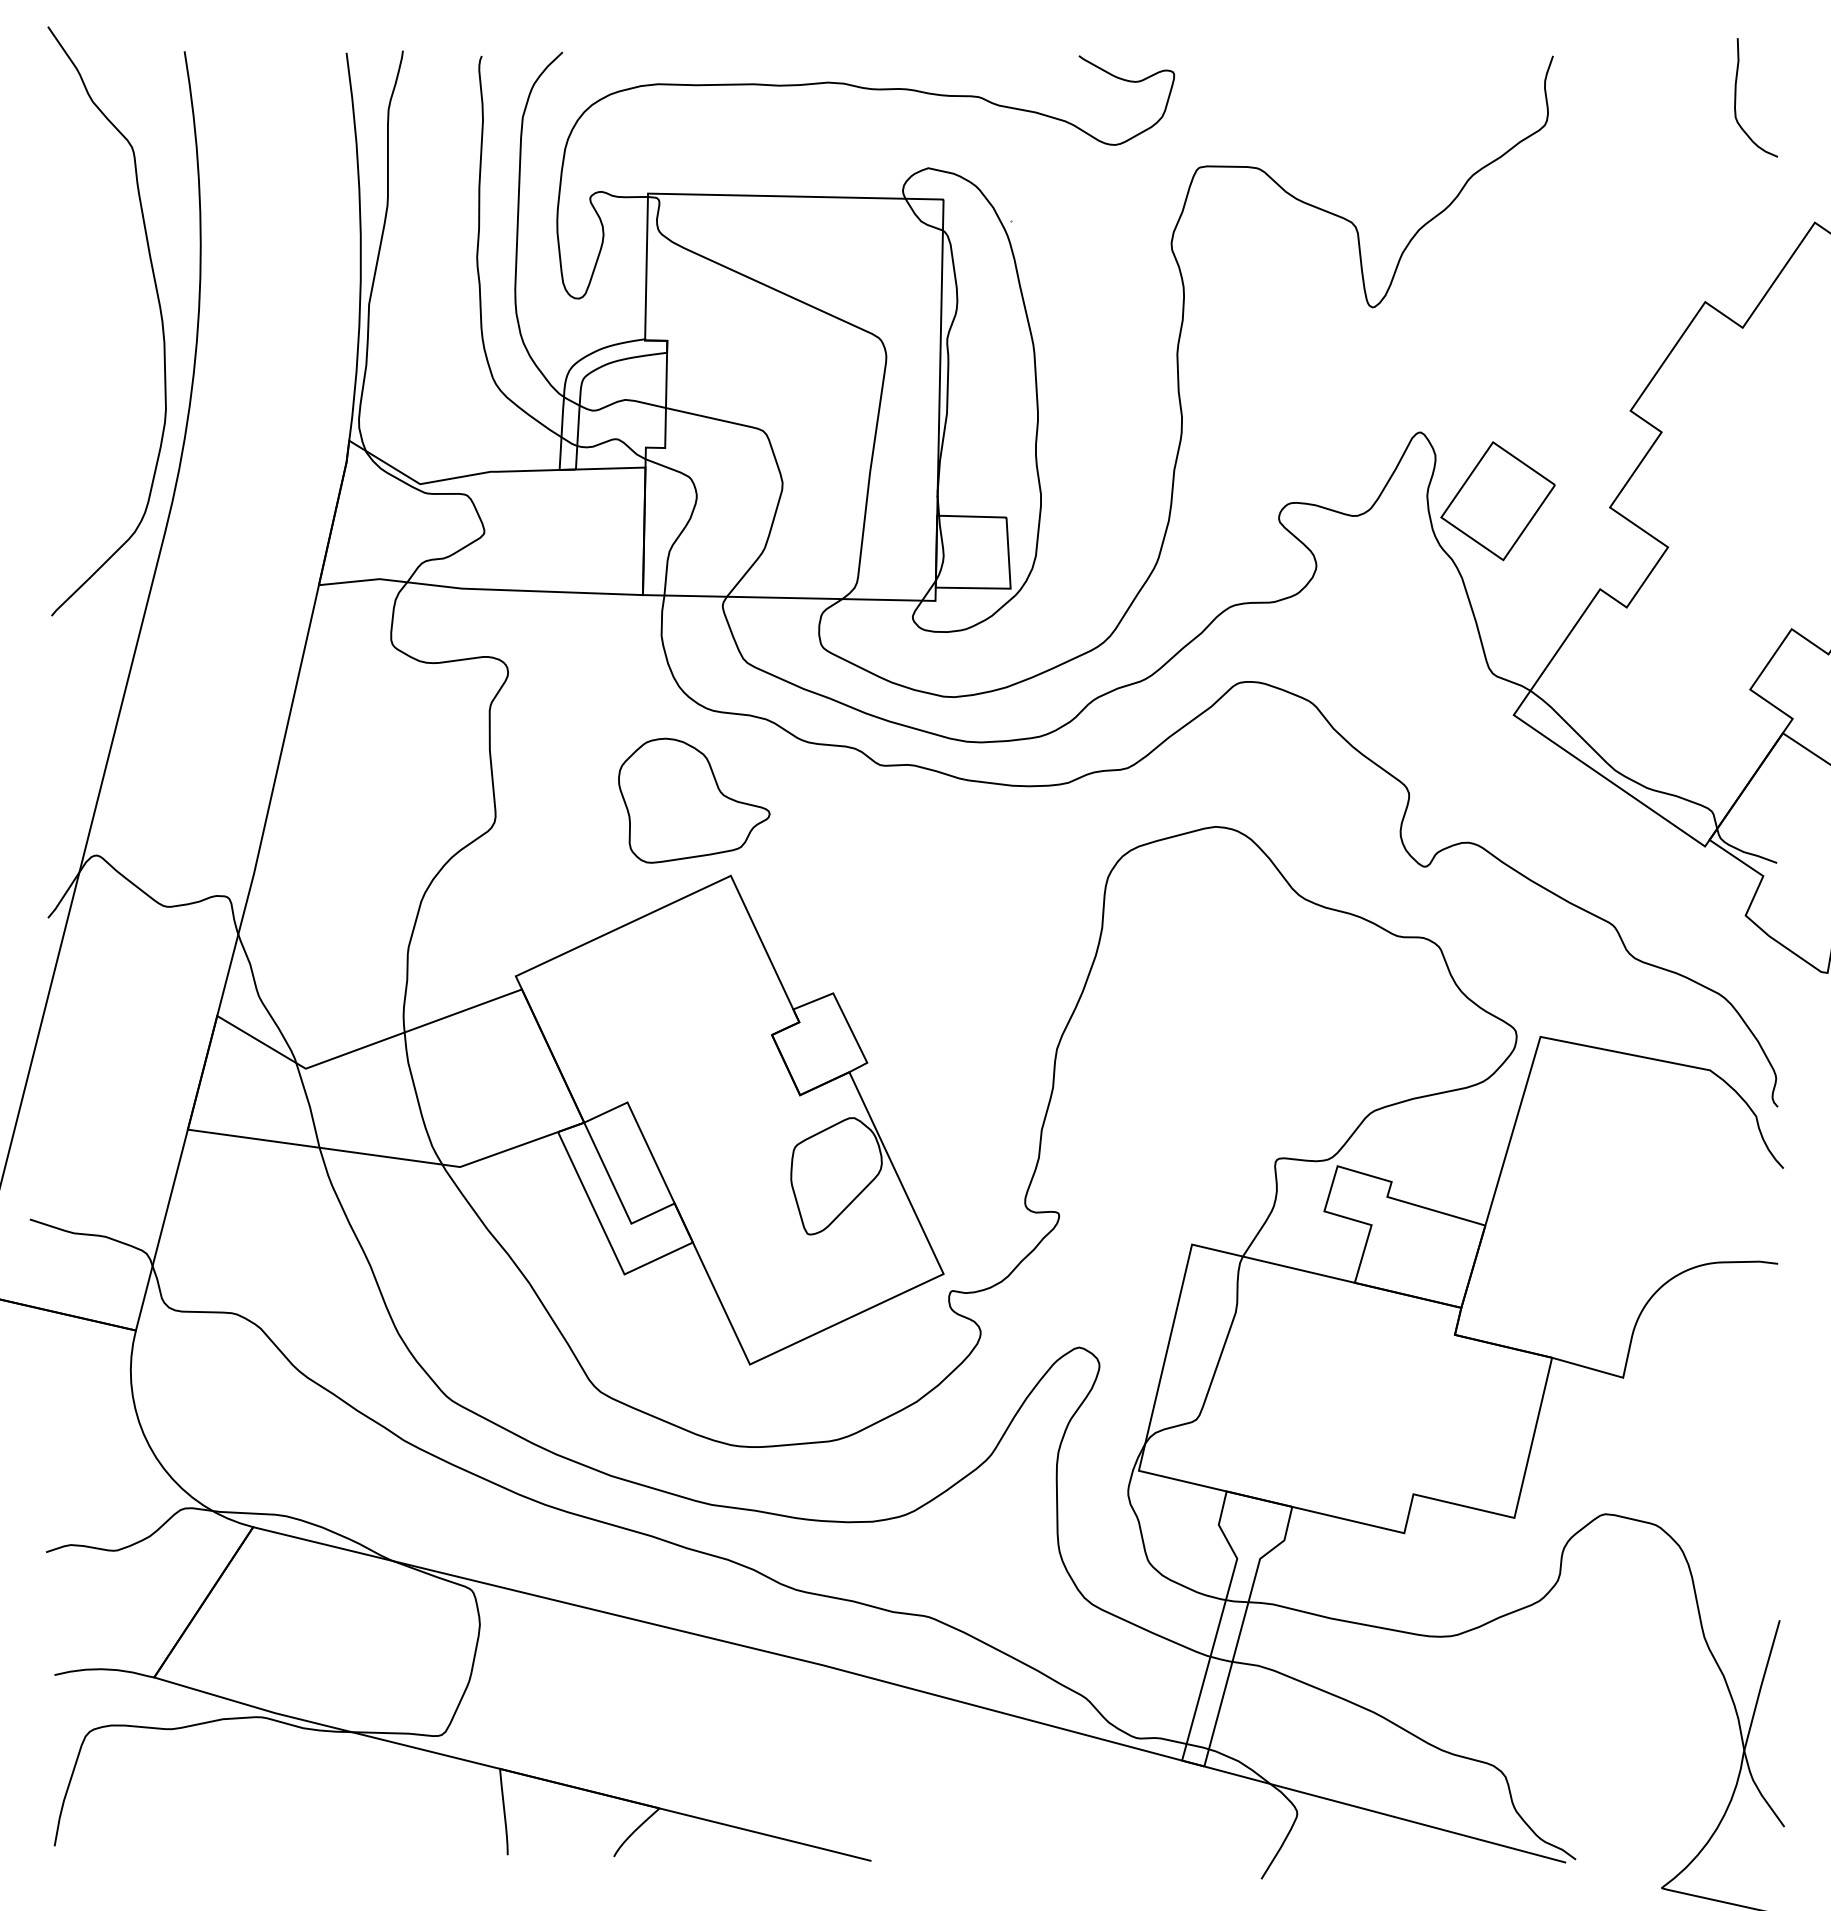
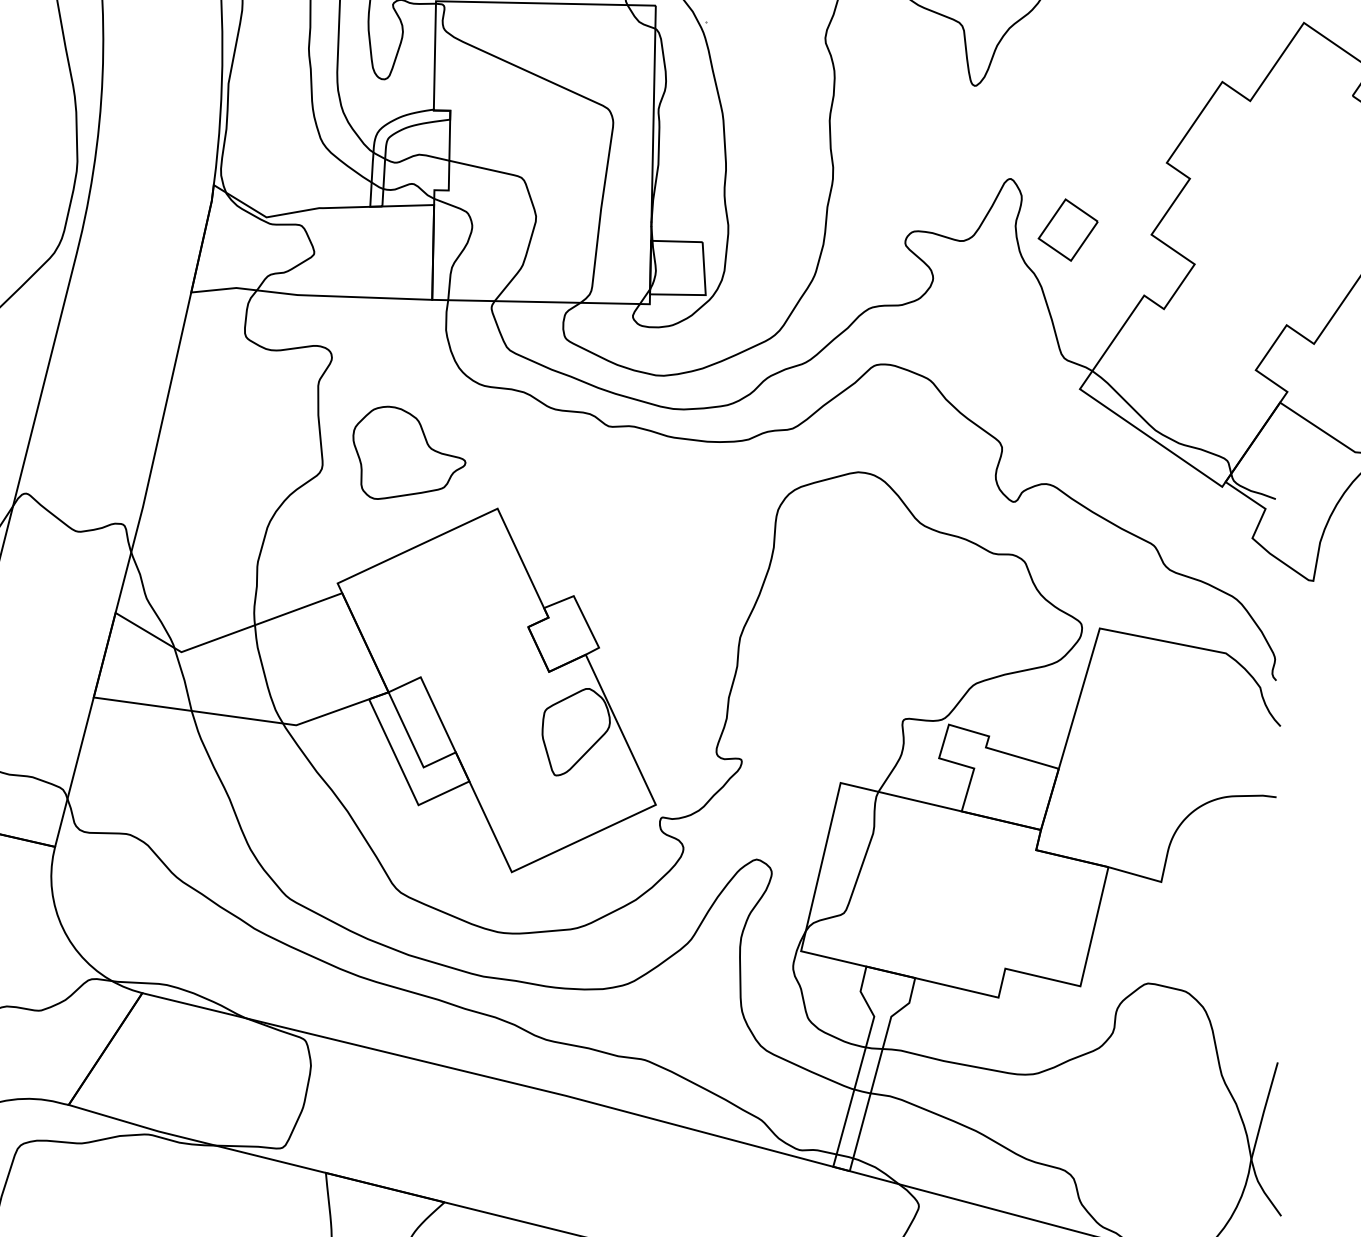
part: (1497, 501) -> (1067, 230), size x0.7
part: (694, 800) -> (409, 452), moved

